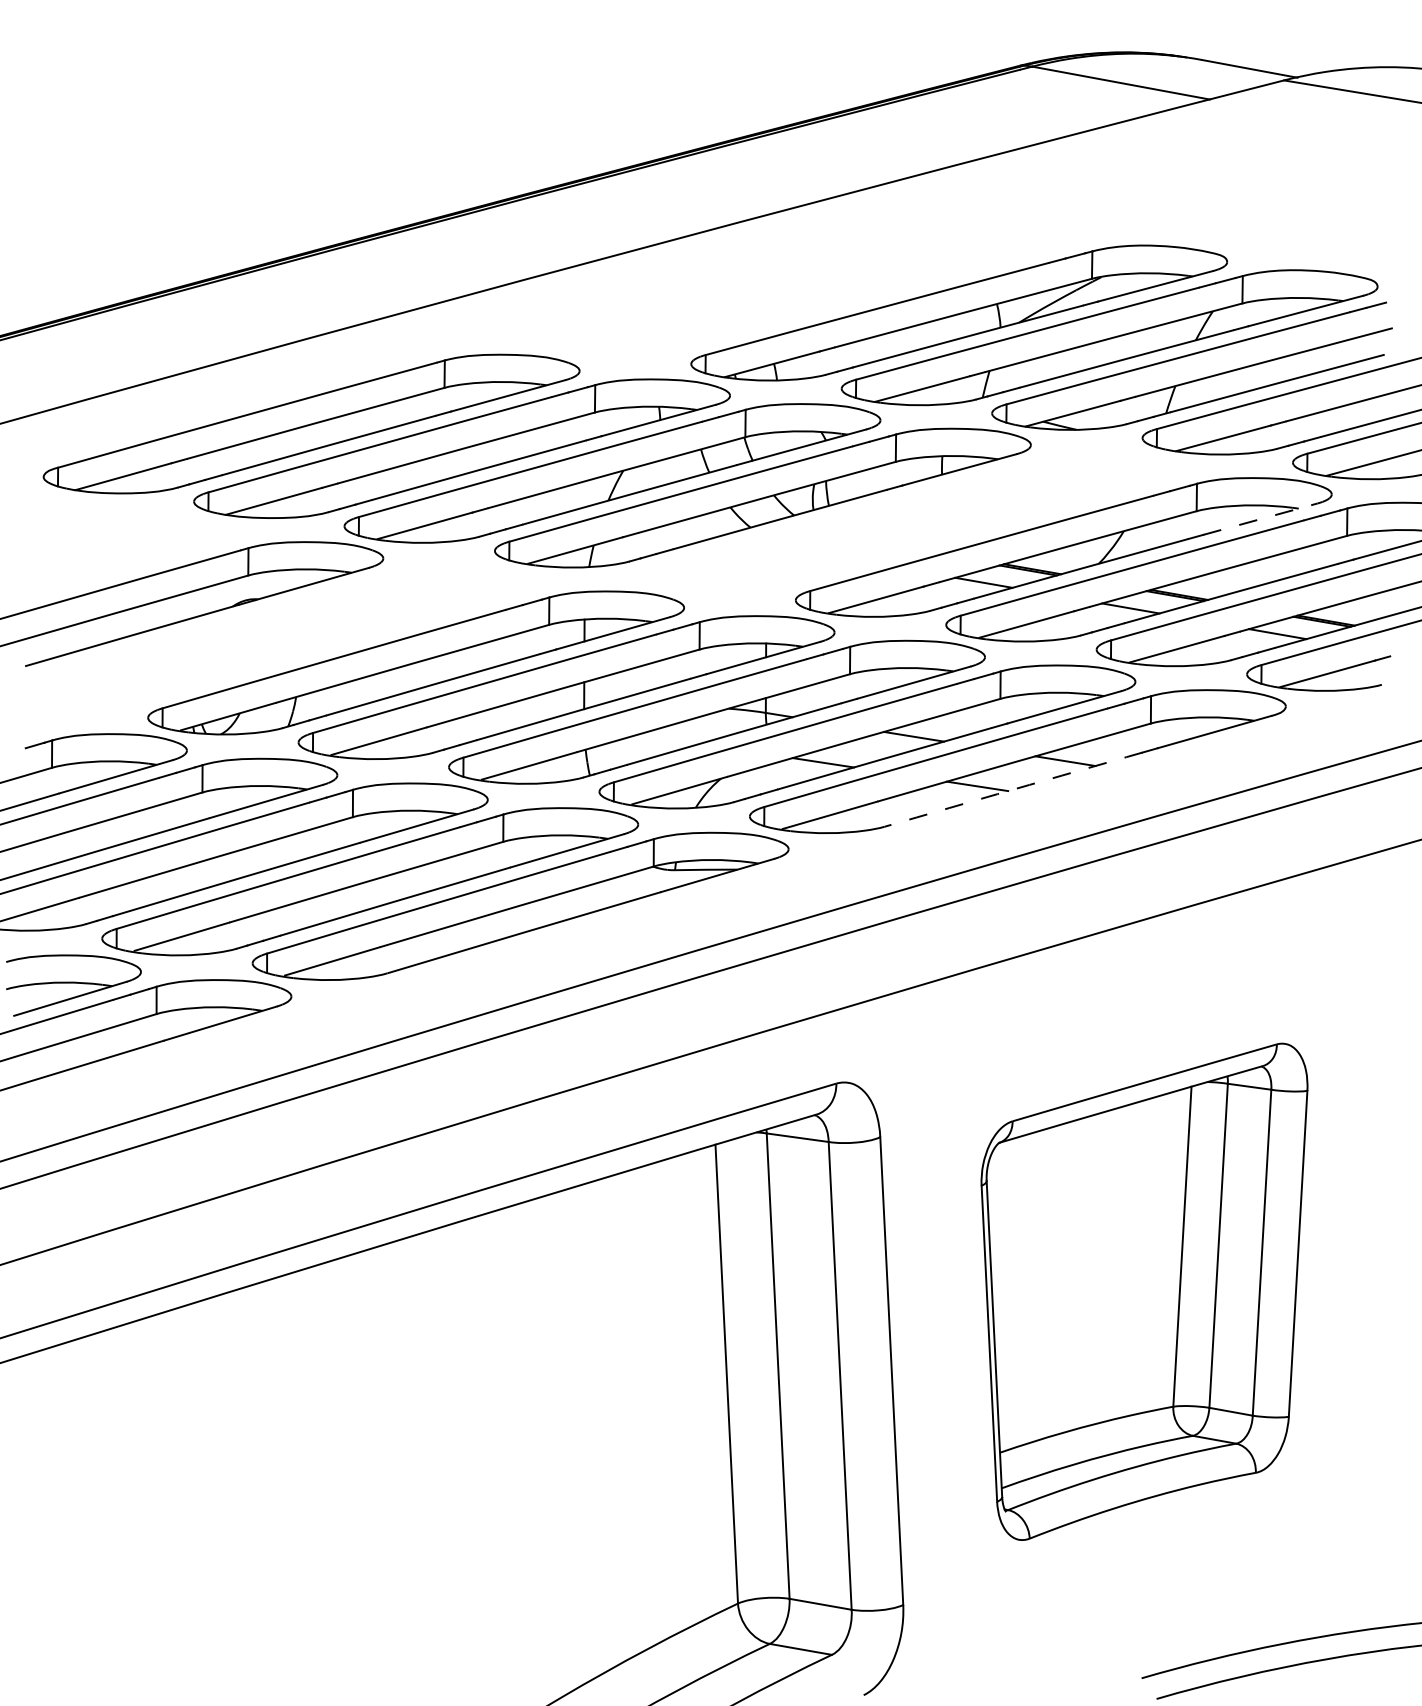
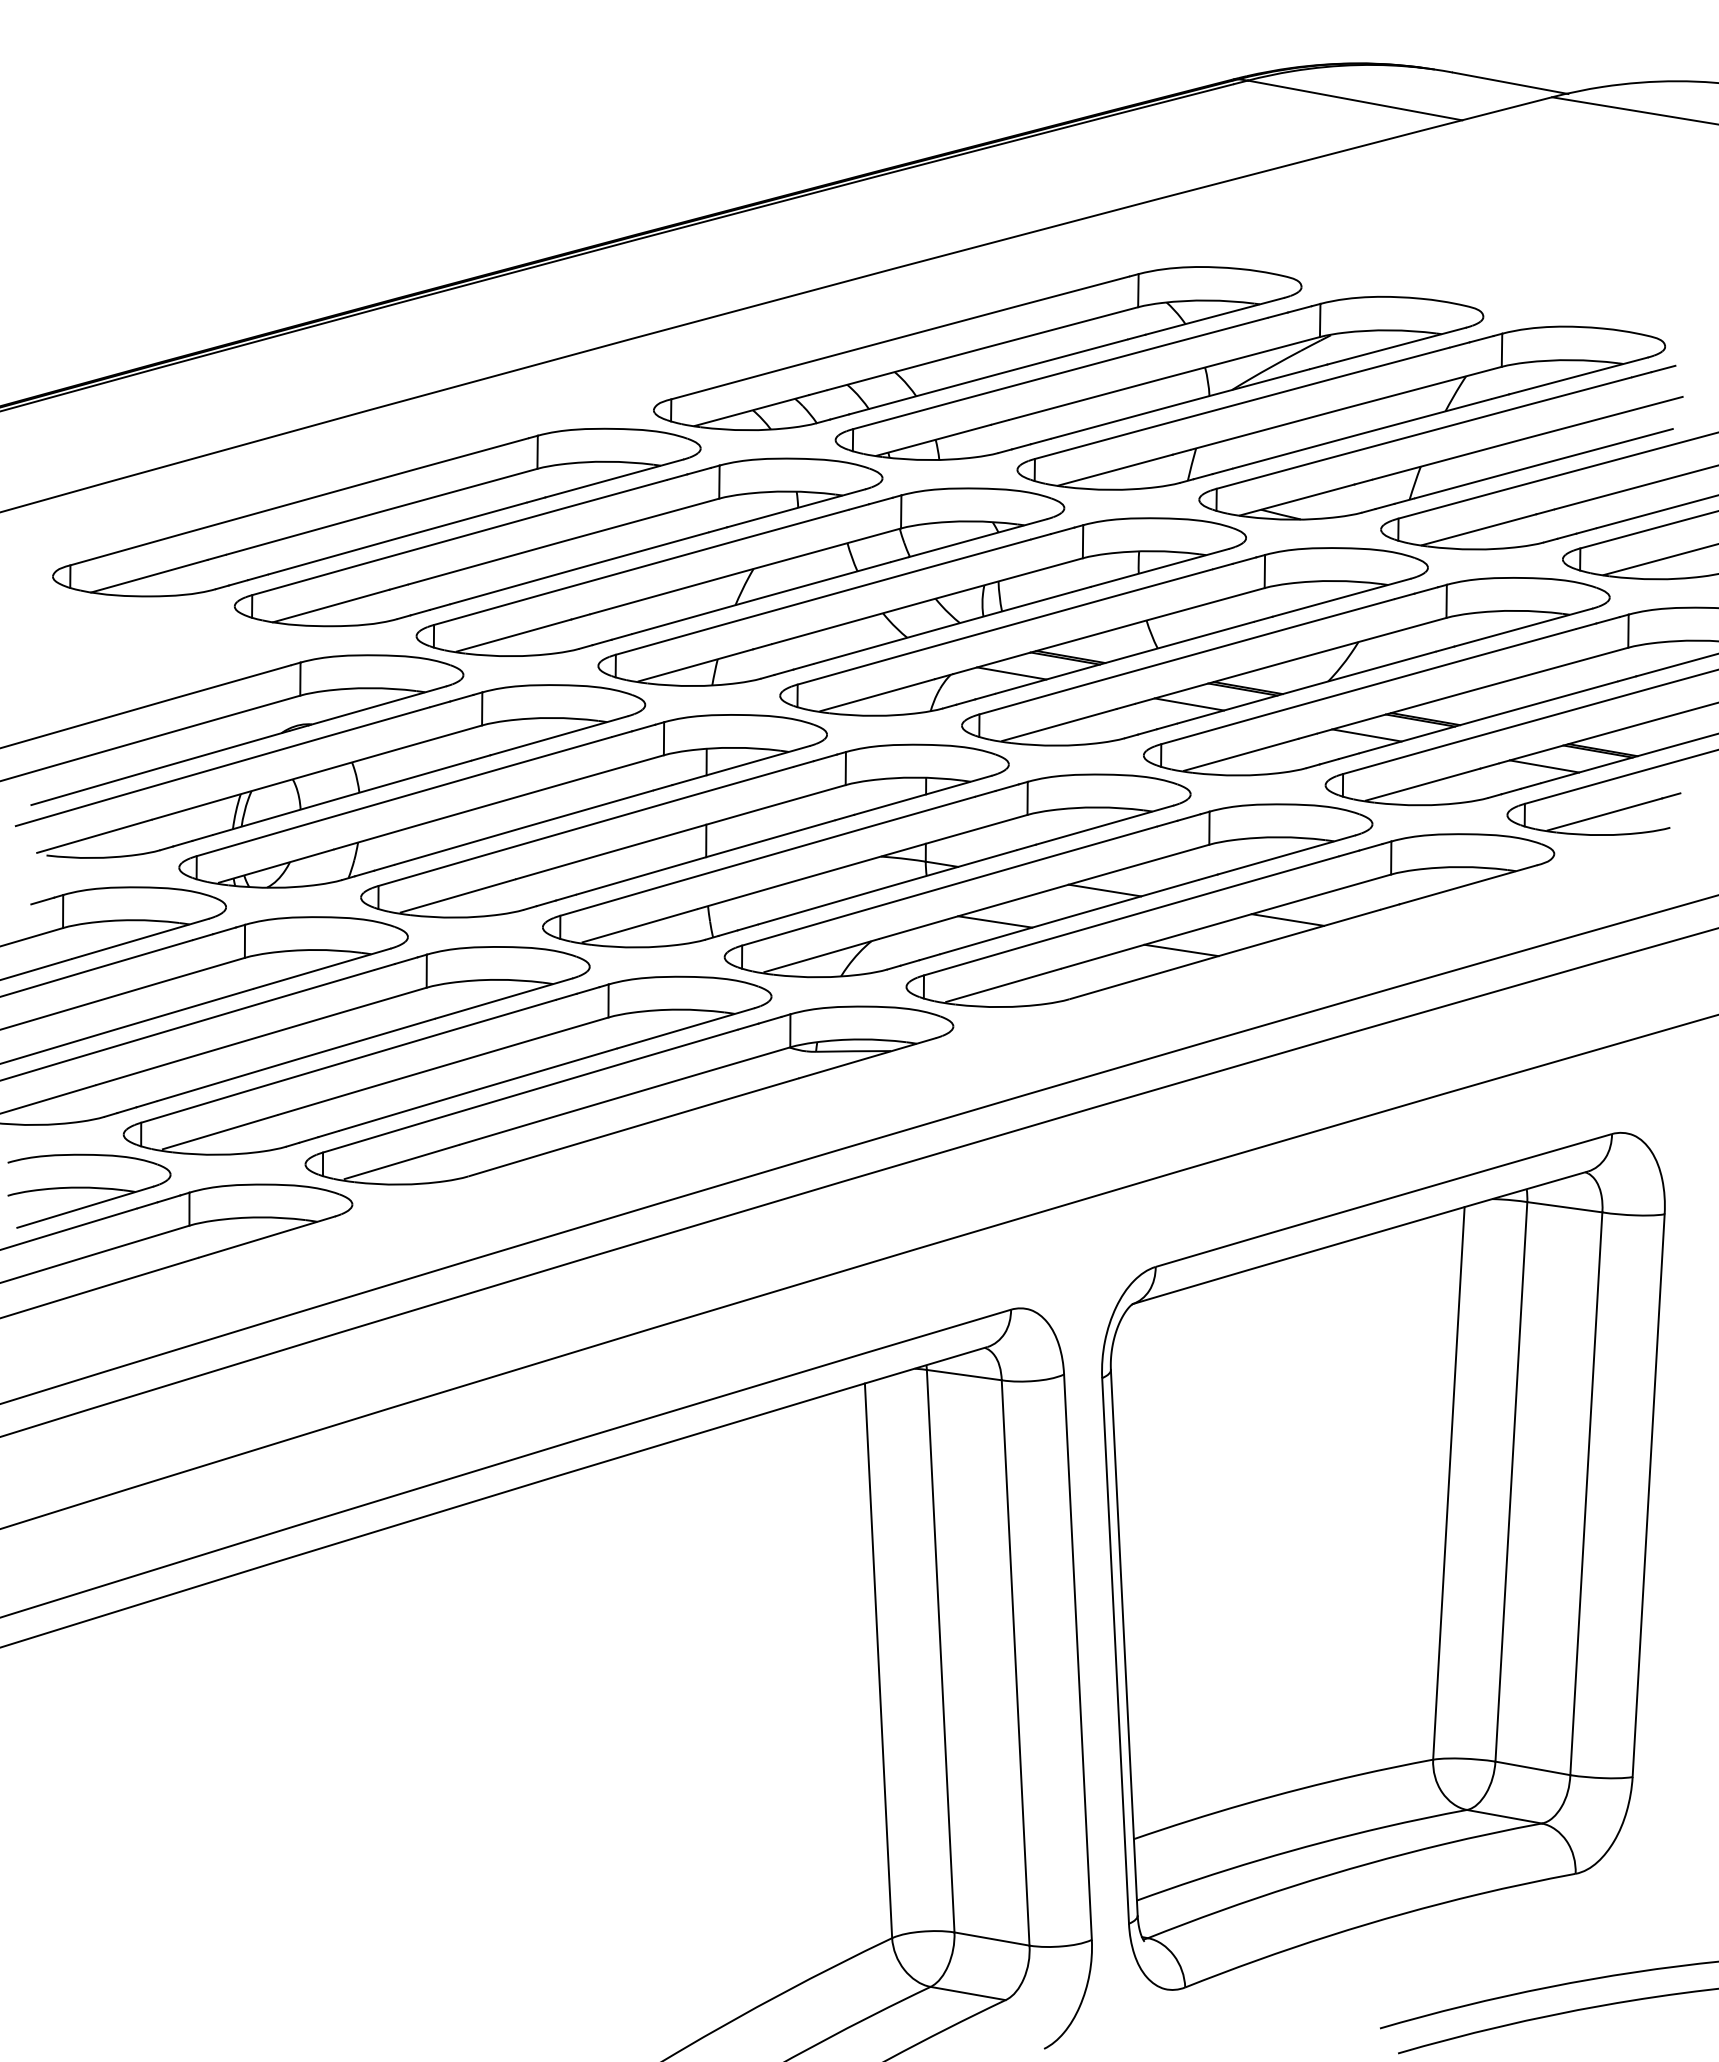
part: (808, 288) -> (977, 348), added
line: (1260, 519) -> (1523, 627), dashed -> solid
part: (912, 522) -> (1103, 631), added
part: (273, 638) -> (330, 771), added
arc: (1013, 789) -> (1225, 954), dashed -> solid
part: (1144, 1291) -> (1383, 1561), size x1.43

